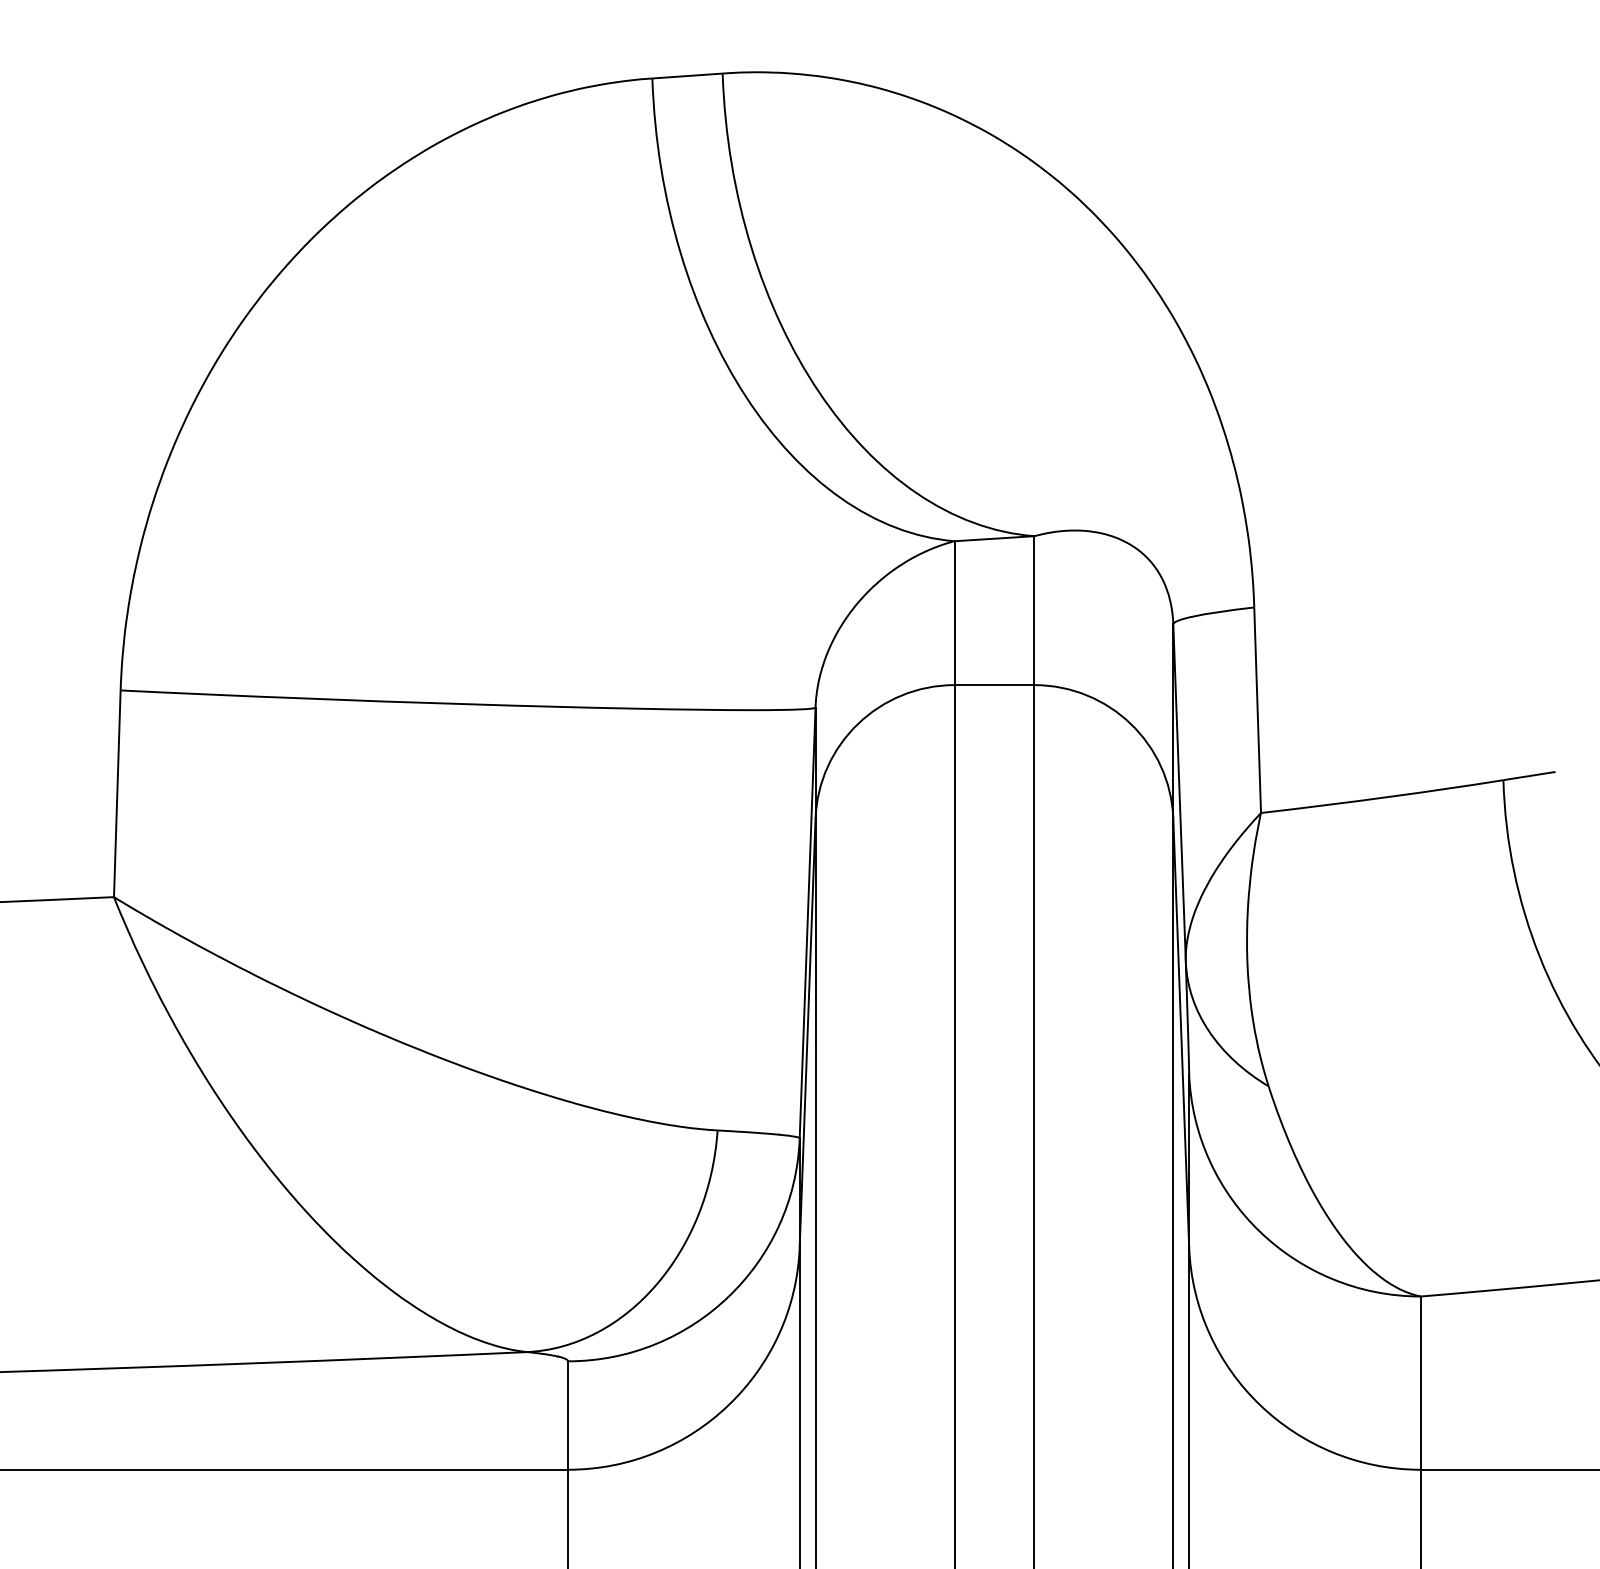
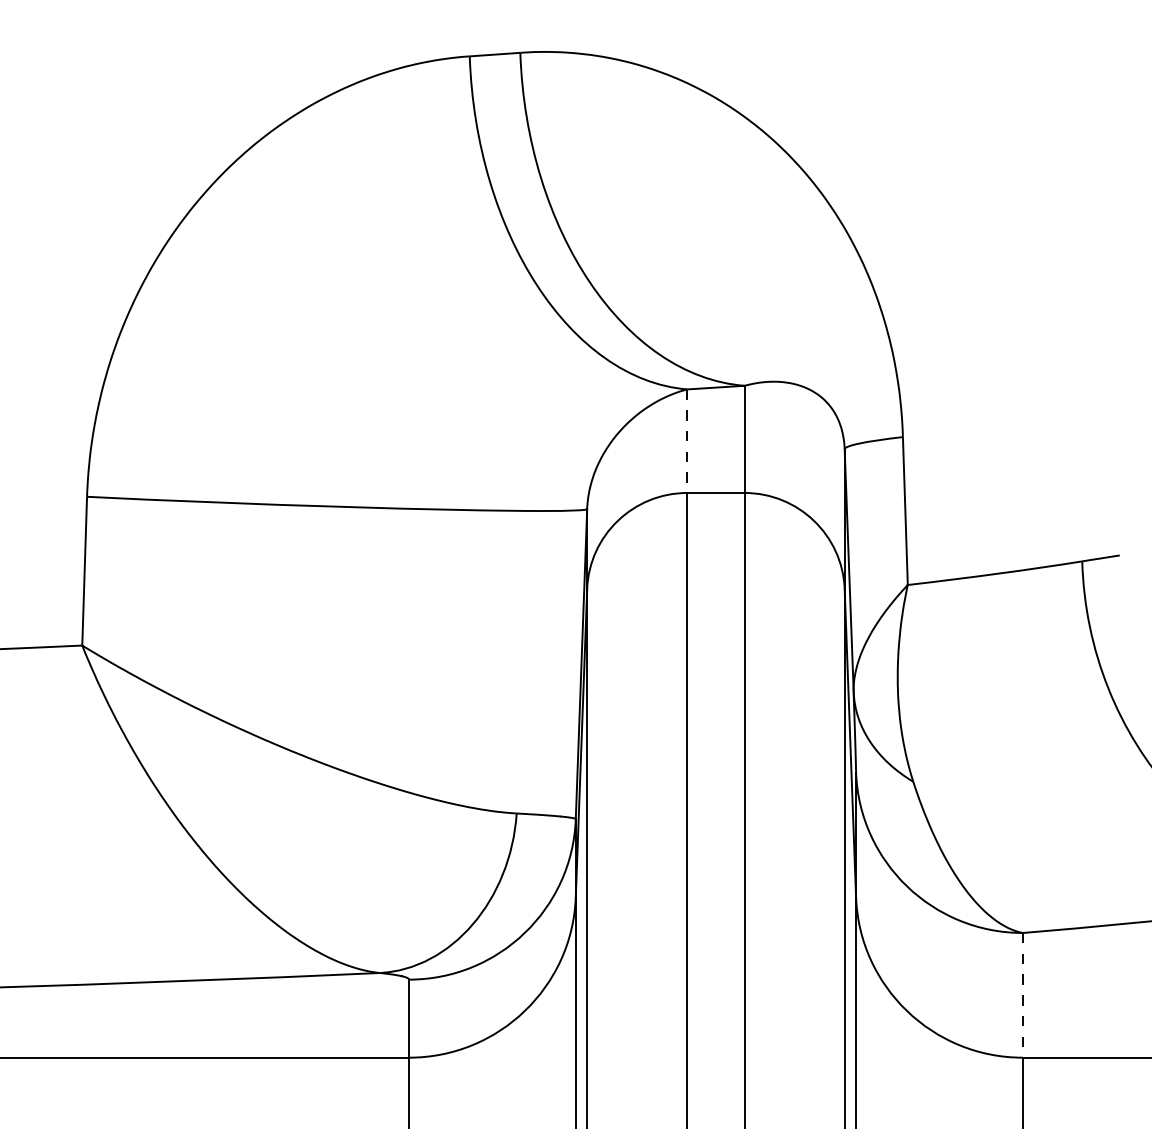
line: (954, 613) -> (687, 441), solid -> dashed
line: (1420, 1383) -> (1022, 995), solid -> dashed

